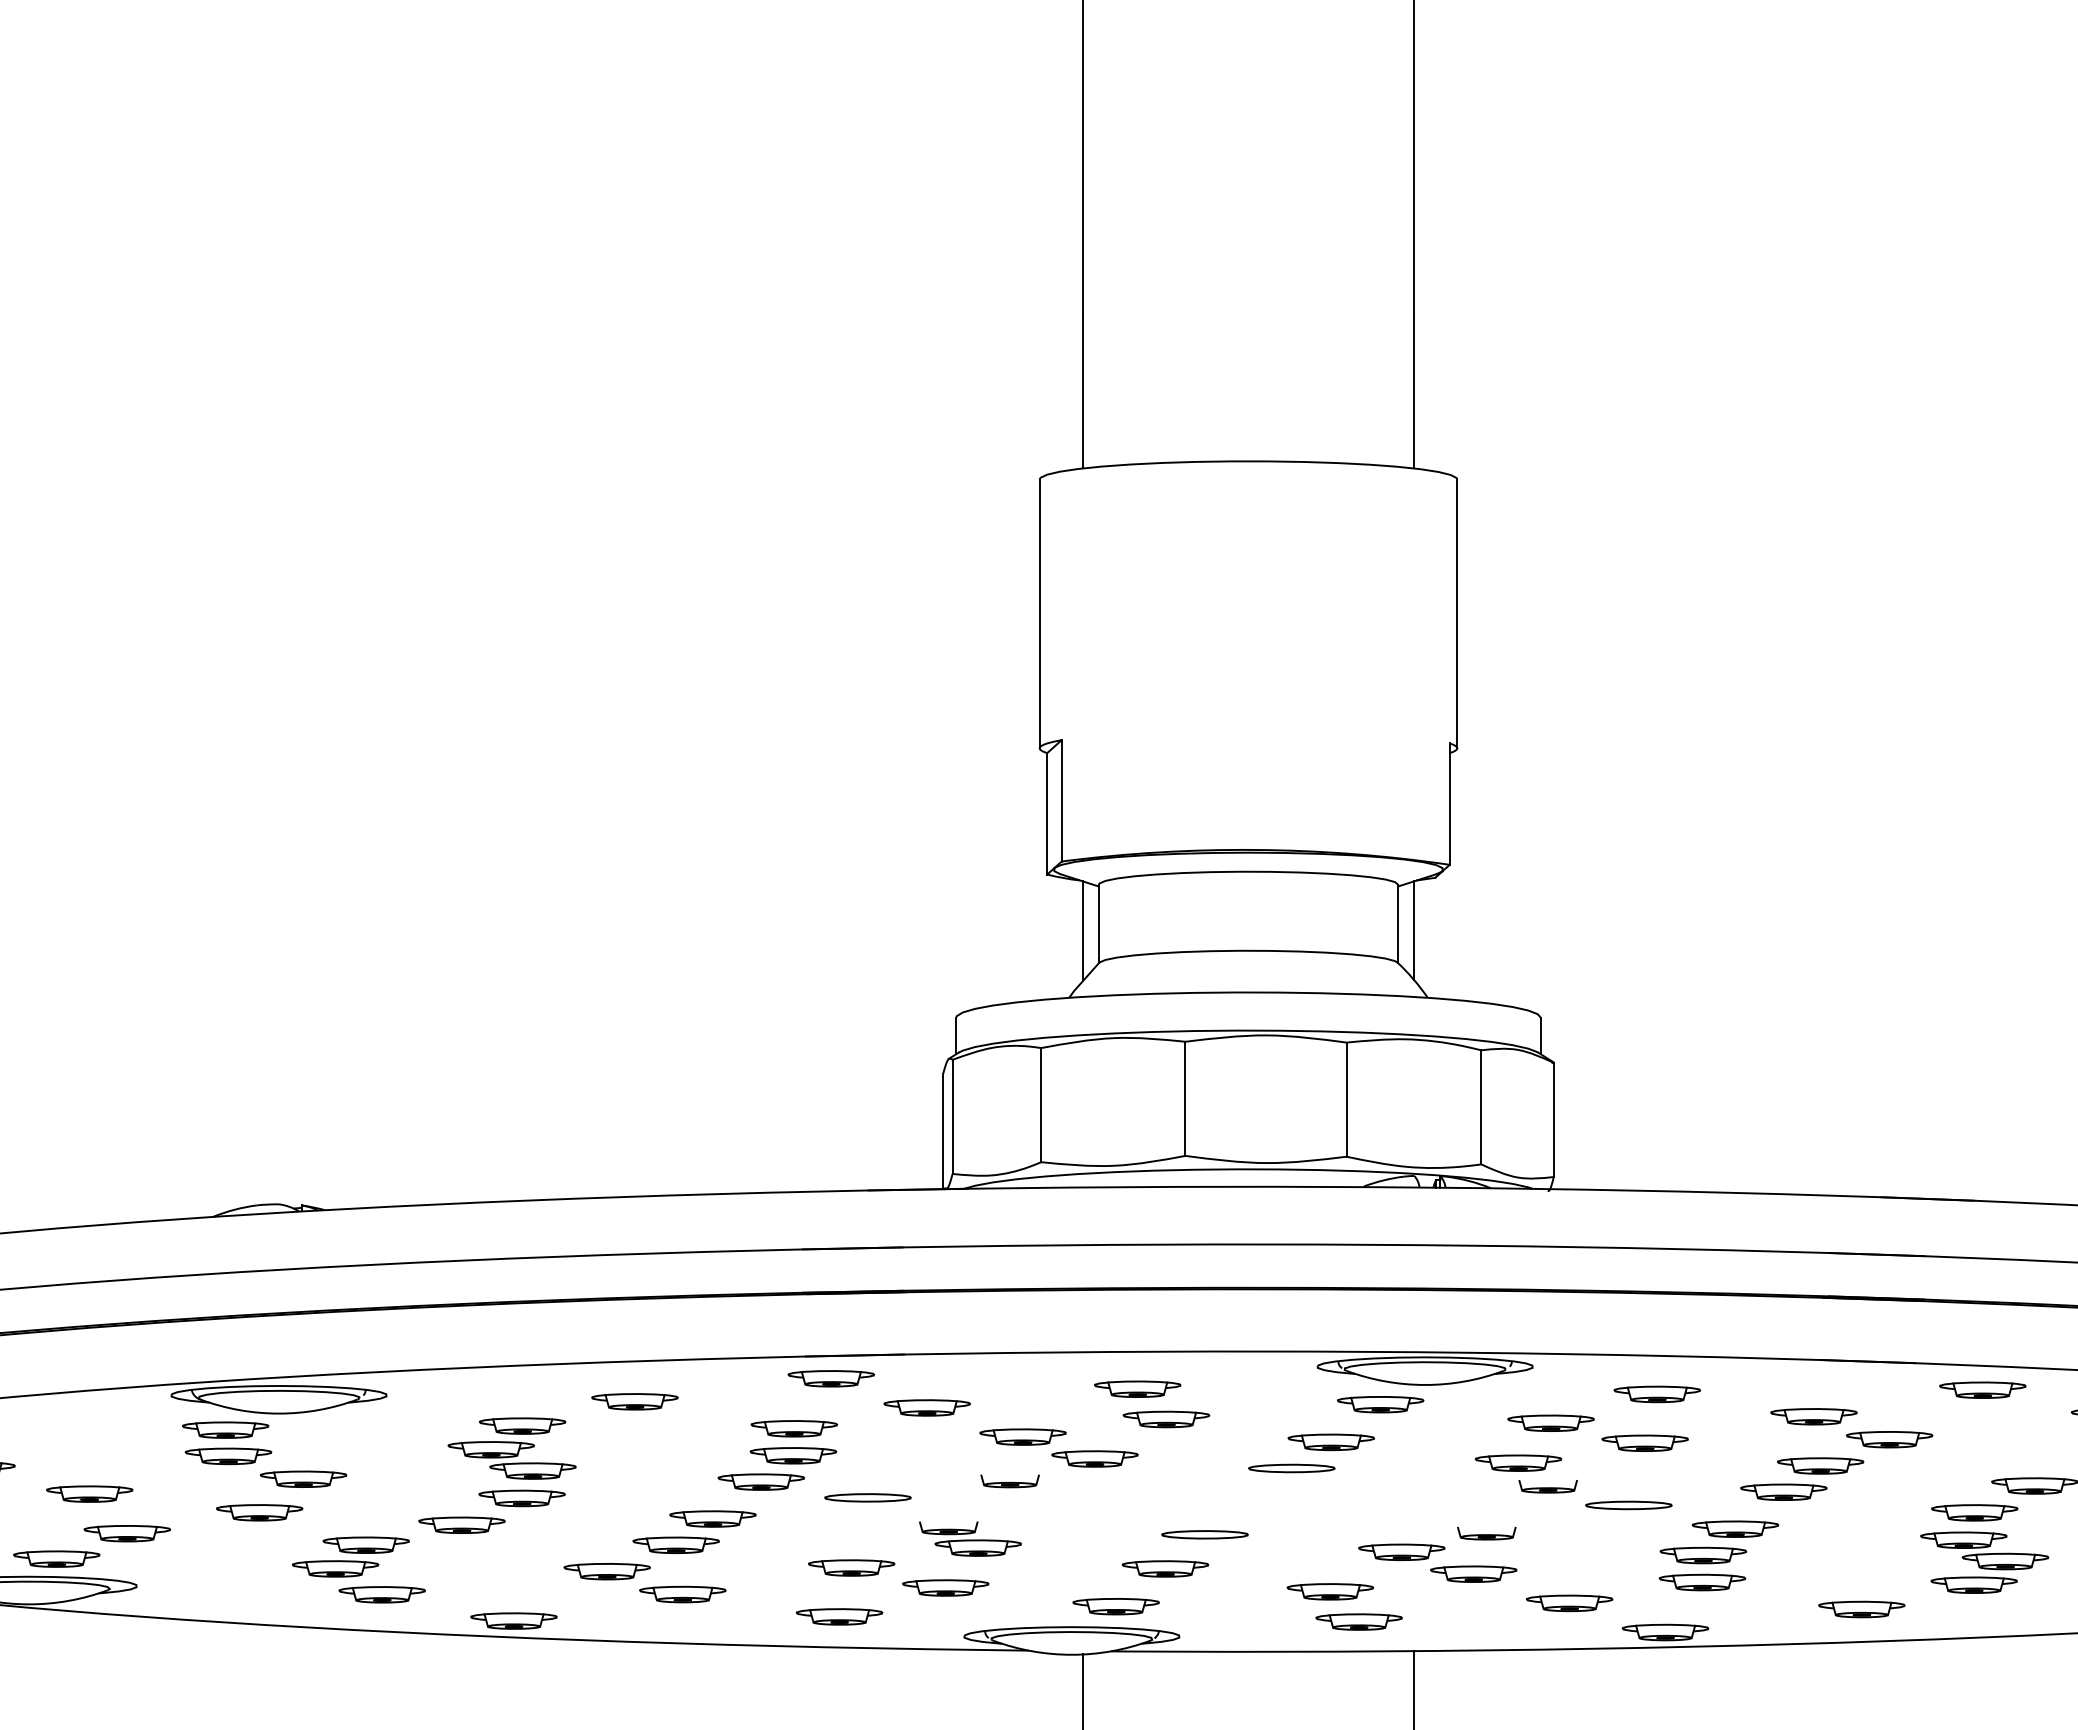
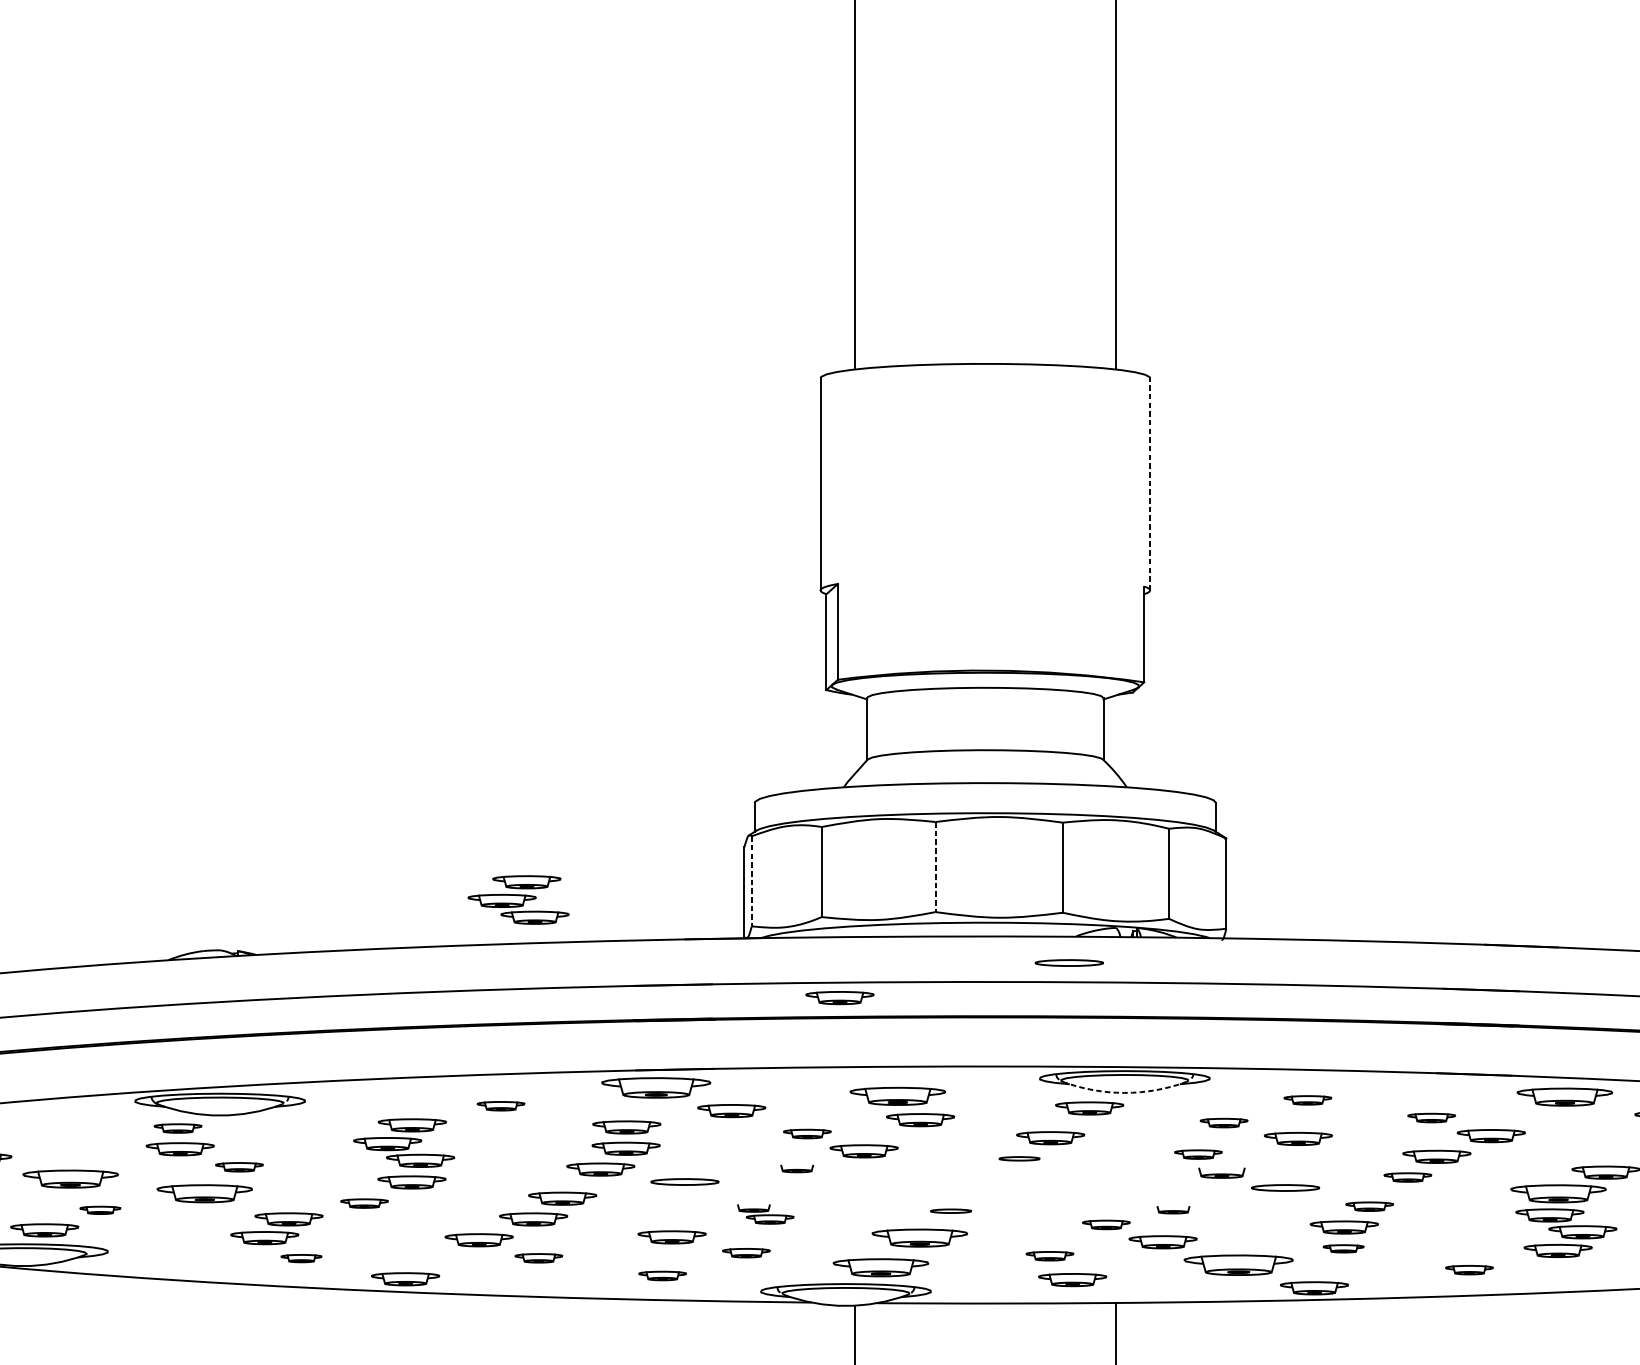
line: (1457, 613) -> (1150, 483), solid -> dashed
line: (1083, 930) -> (855, 734), removed
line: (1413, 930) -> (1115, 734), removed
line: (1185, 1099) -> (935, 867), solid -> dashed
line: (952, 1117) -> (751, 881), solid -> dashed
part: (656, 1140) -> (518, 899), added
part: (1354, 1220) -> (1069, 963), added
part: (1063, 1264) -> (839, 997), added
part: (830, 1378) -> (655, 1087), size x1.6
arc: (1425, 1384) -> (1125, 1092), solid -> dashed
part: (1137, 1388) -> (897, 1095), size x1.4
part: (1982, 1389) -> (1564, 1096), size x1.4
part: (1656, 1394) -> (1307, 1100), size x0.7
part: (634, 1401) -> (500, 1105), size x0.7
part: (1813, 1416) -> (1431, 1117), size x0.7
part: (1550, 1422) -> (1223, 1122), size x0.7
part: (225, 1429) -> (177, 1128), size x0.7
part: (1022, 1436) -> (806, 1133), size x0.7
part: (1518, 1462) -> (1198, 1154), size x0.7
part: (1291, 1468) -> (1019, 1158), size x0.6
part: (303, 1478) -> (239, 1166), size x0.7
part: (1009, 1481) -> (796, 1169), size x0.7
part: (1783, 1491) -> (1407, 1176), size x0.7
part: (89, 1493) -> (70, 1178), size x1.4
part: (259, 1512) -> (204, 1193), size x1.4
part: (1974, 1512) -> (1558, 1193), size x1.4
part: (461, 1524) -> (364, 1203), size x0.7
part: (1735, 1528) -> (1369, 1206), size x0.7
part: (127, 1533) -> (100, 1210), size x0.6
part: (1486, 1533) -> (1173, 1210), size x0.7
part: (1204, 1534) -> (950, 1210), size x0.6
part: (970, 1538) -> (765, 1214), size x0.7
part: (1401, 1551) -> (1106, 1224), size x0.7
part: (1165, 1568) -> (919, 1237), size x1.4
part: (1702, 1582) -> (1343, 1248), size x0.6
part: (945, 1587) -> (746, 1252), size x0.7
part: (1330, 1591) -> (1050, 1255), size x0.7
part: (381, 1594) -> (301, 1258), size x0.6
part: (682, 1594) -> (538, 1258), size x0.7
part: (1569, 1603) -> (1238, 1265), size x1.6
part: (1115, 1606) -> (880, 1267), size x1.4
part: (1861, 1609) -> (1469, 1270), size x0.7
part: (839, 1616) -> (662, 1275), size x0.7

